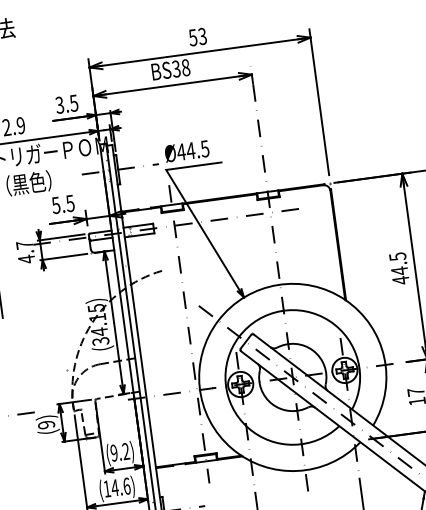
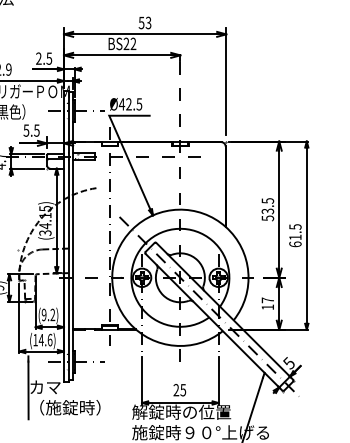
text: (180, 67) -> (129, 43), BS38 -> BS22
text: (59, 105) -> (38, 58), 3.5 -> 2.5
text: (190, 151) -> (128, 104), Ø44.5 -> Ø42.5
text: (399, 275) -> (267, 214), 44.5 -> 53.5

